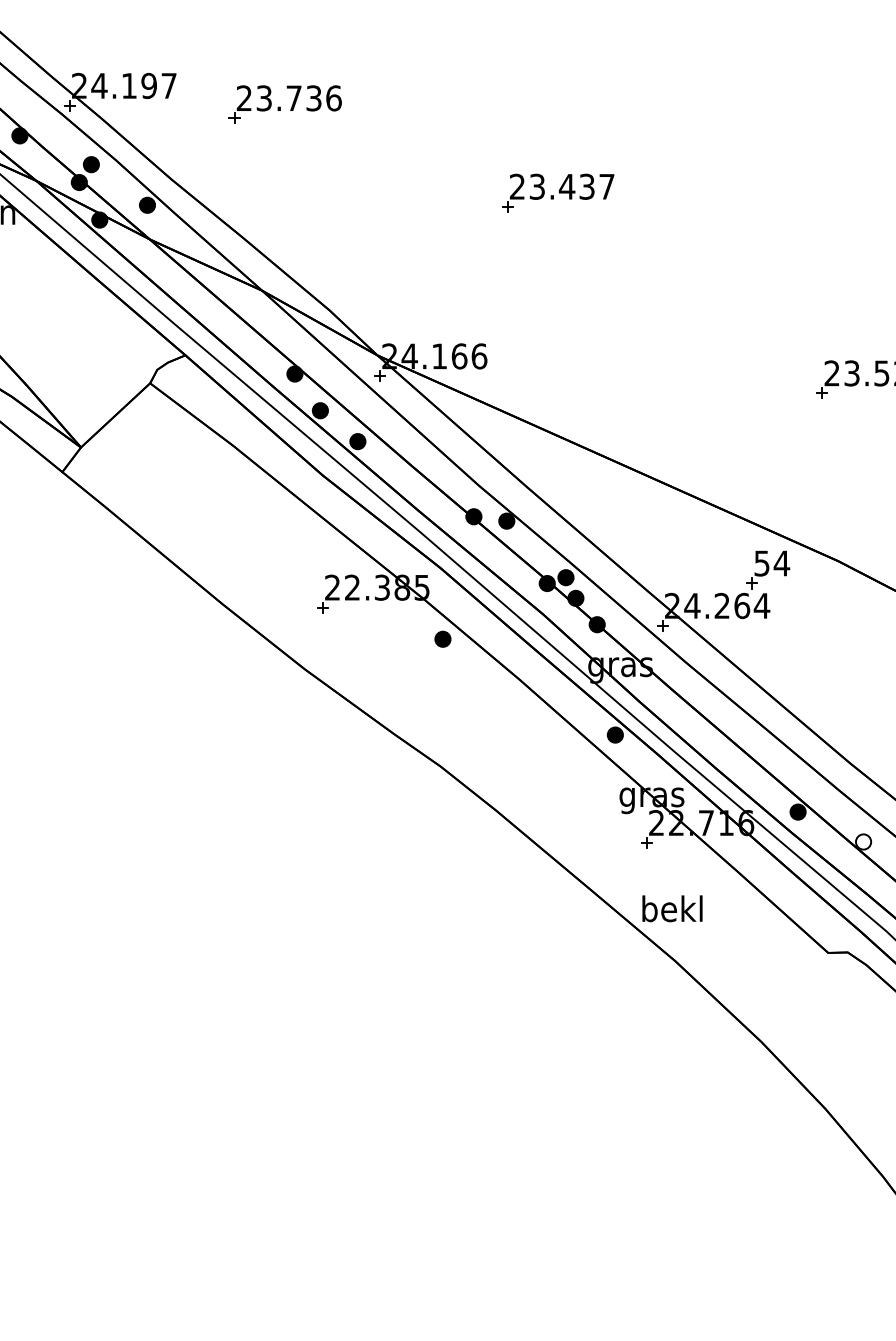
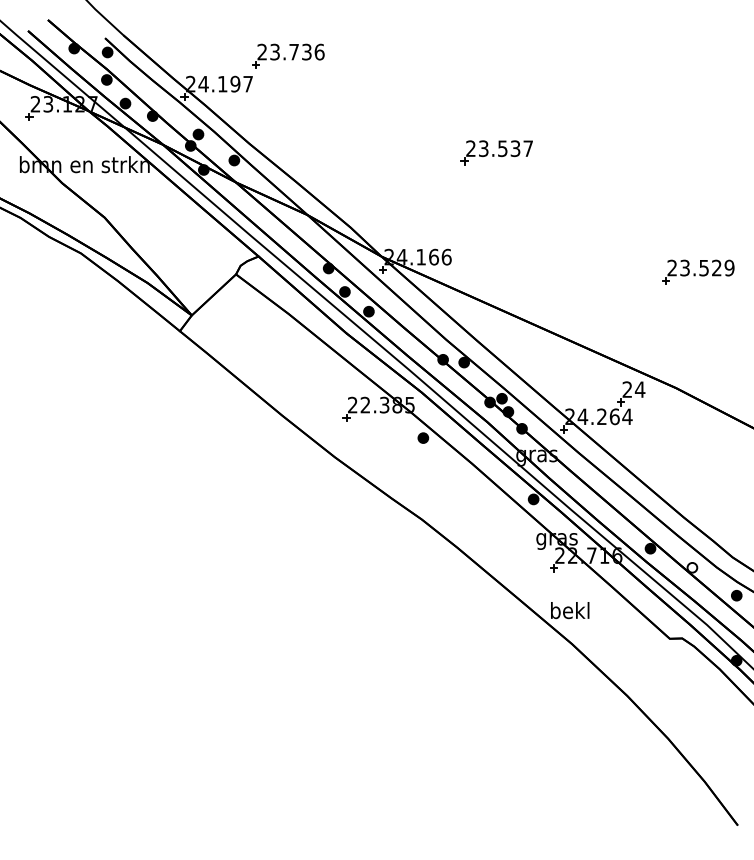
part: (285, 103) -> (288, 55), moved
text: (566, 186) -> (502, 148), 23.437 -> 23.537
text: (762, 563) -> (627, 389), 54 -> 24

